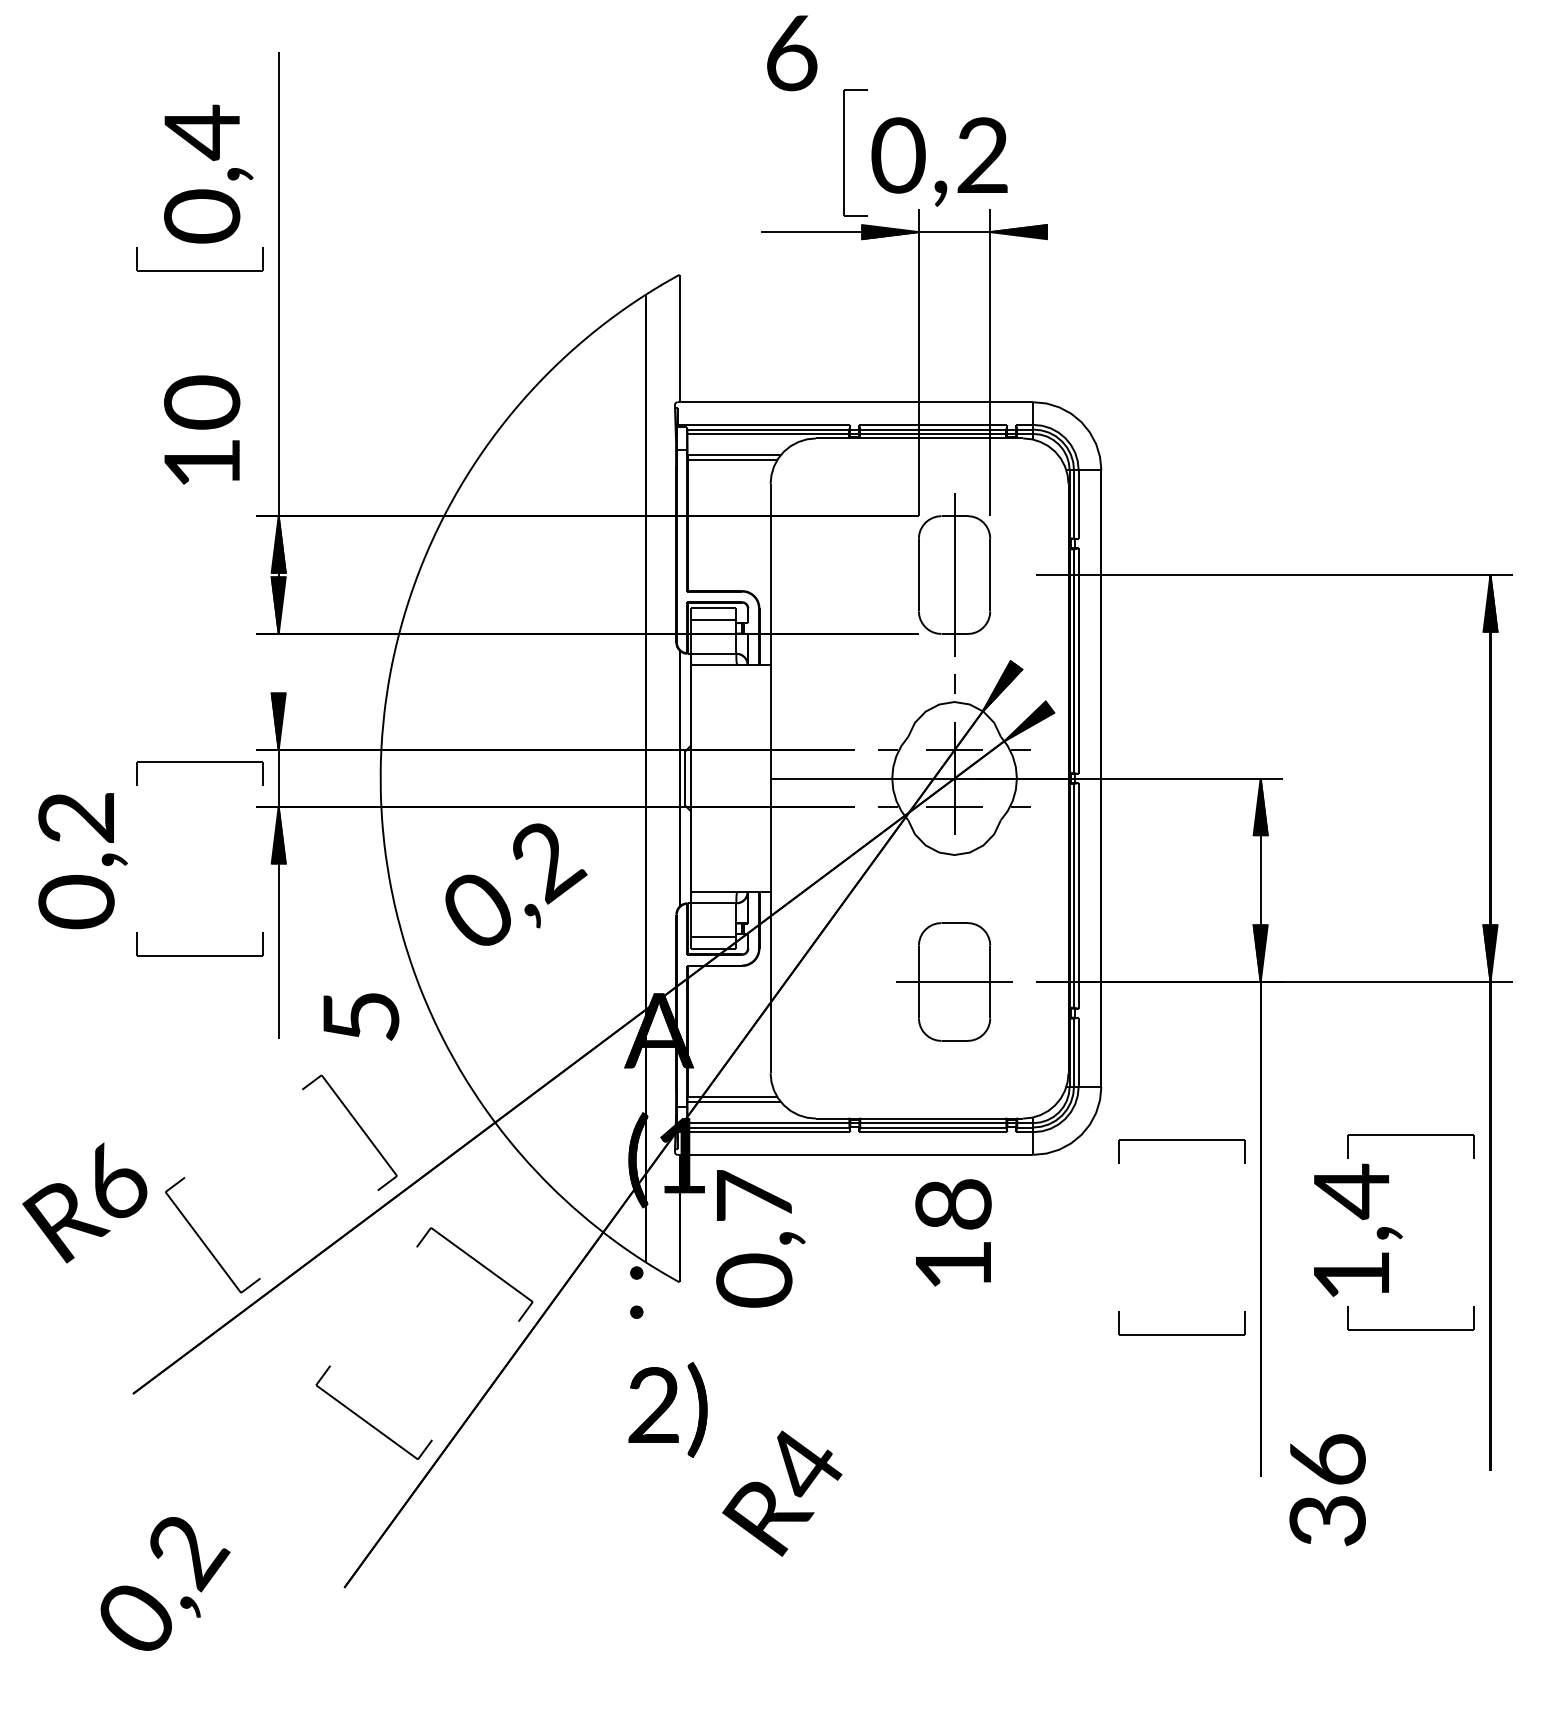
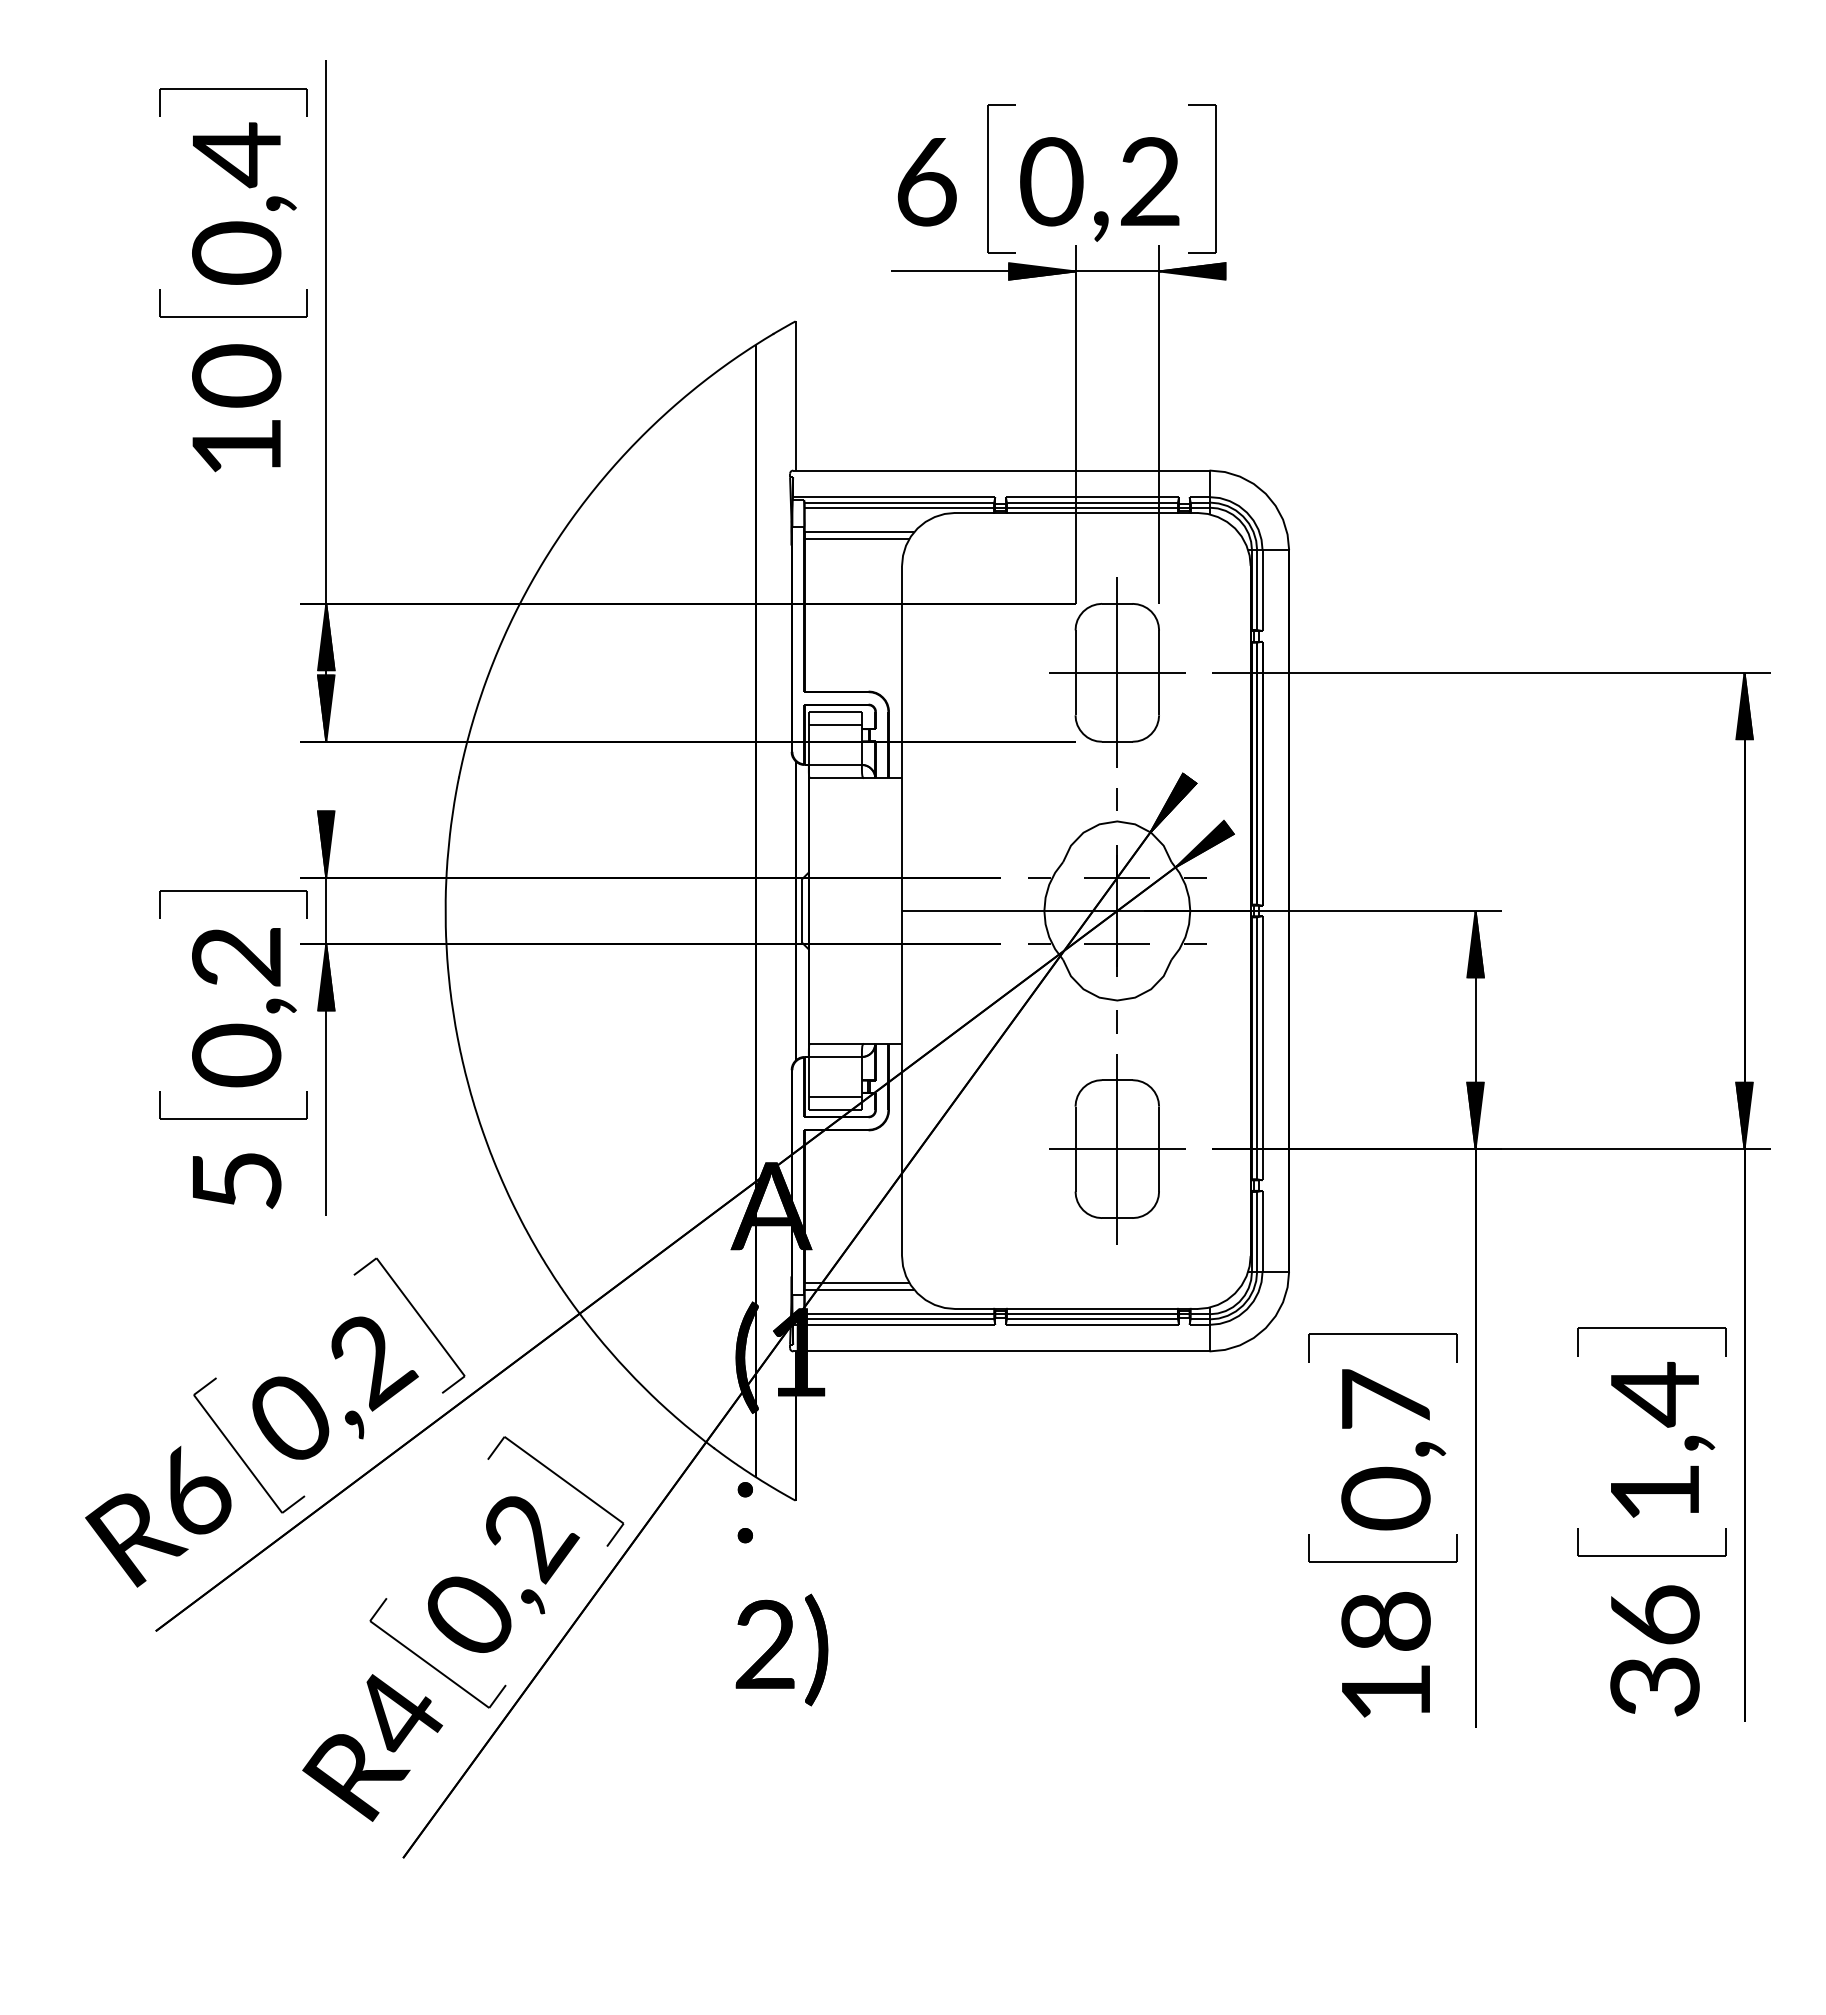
text: (792, 53) -> (927, 182), moved
part: (199, 76) -> (233, 89), added
part: (1038, 152) -> (1215, 178), added
text: (201, 430) -> (236, 408), moved
line: (953, 574) -> (1116, 672), added
text: (83, 861) -> (244, 1007), moved
line: (953, 872) -> (1116, 1021), added
text: (516, 884) -> (335, 1387), moved
line: (954, 981) -> (1117, 1148), added
text: (361, 1017) -> (237, 1181), moved
text: (84, 1202) -> (158, 1516), moved
text: (1358, 1230) -> (1663, 1439), moved
text: (953, 1232) -> (1385, 1654), moved
text: (760, 1238) -> (1393, 1449), moved
text: (1327, 1489) -> (1654, 1650), moved
text: (782, 1493) -> (372, 1747), moved
text: (165, 1583) -> (503, 1574), moved

